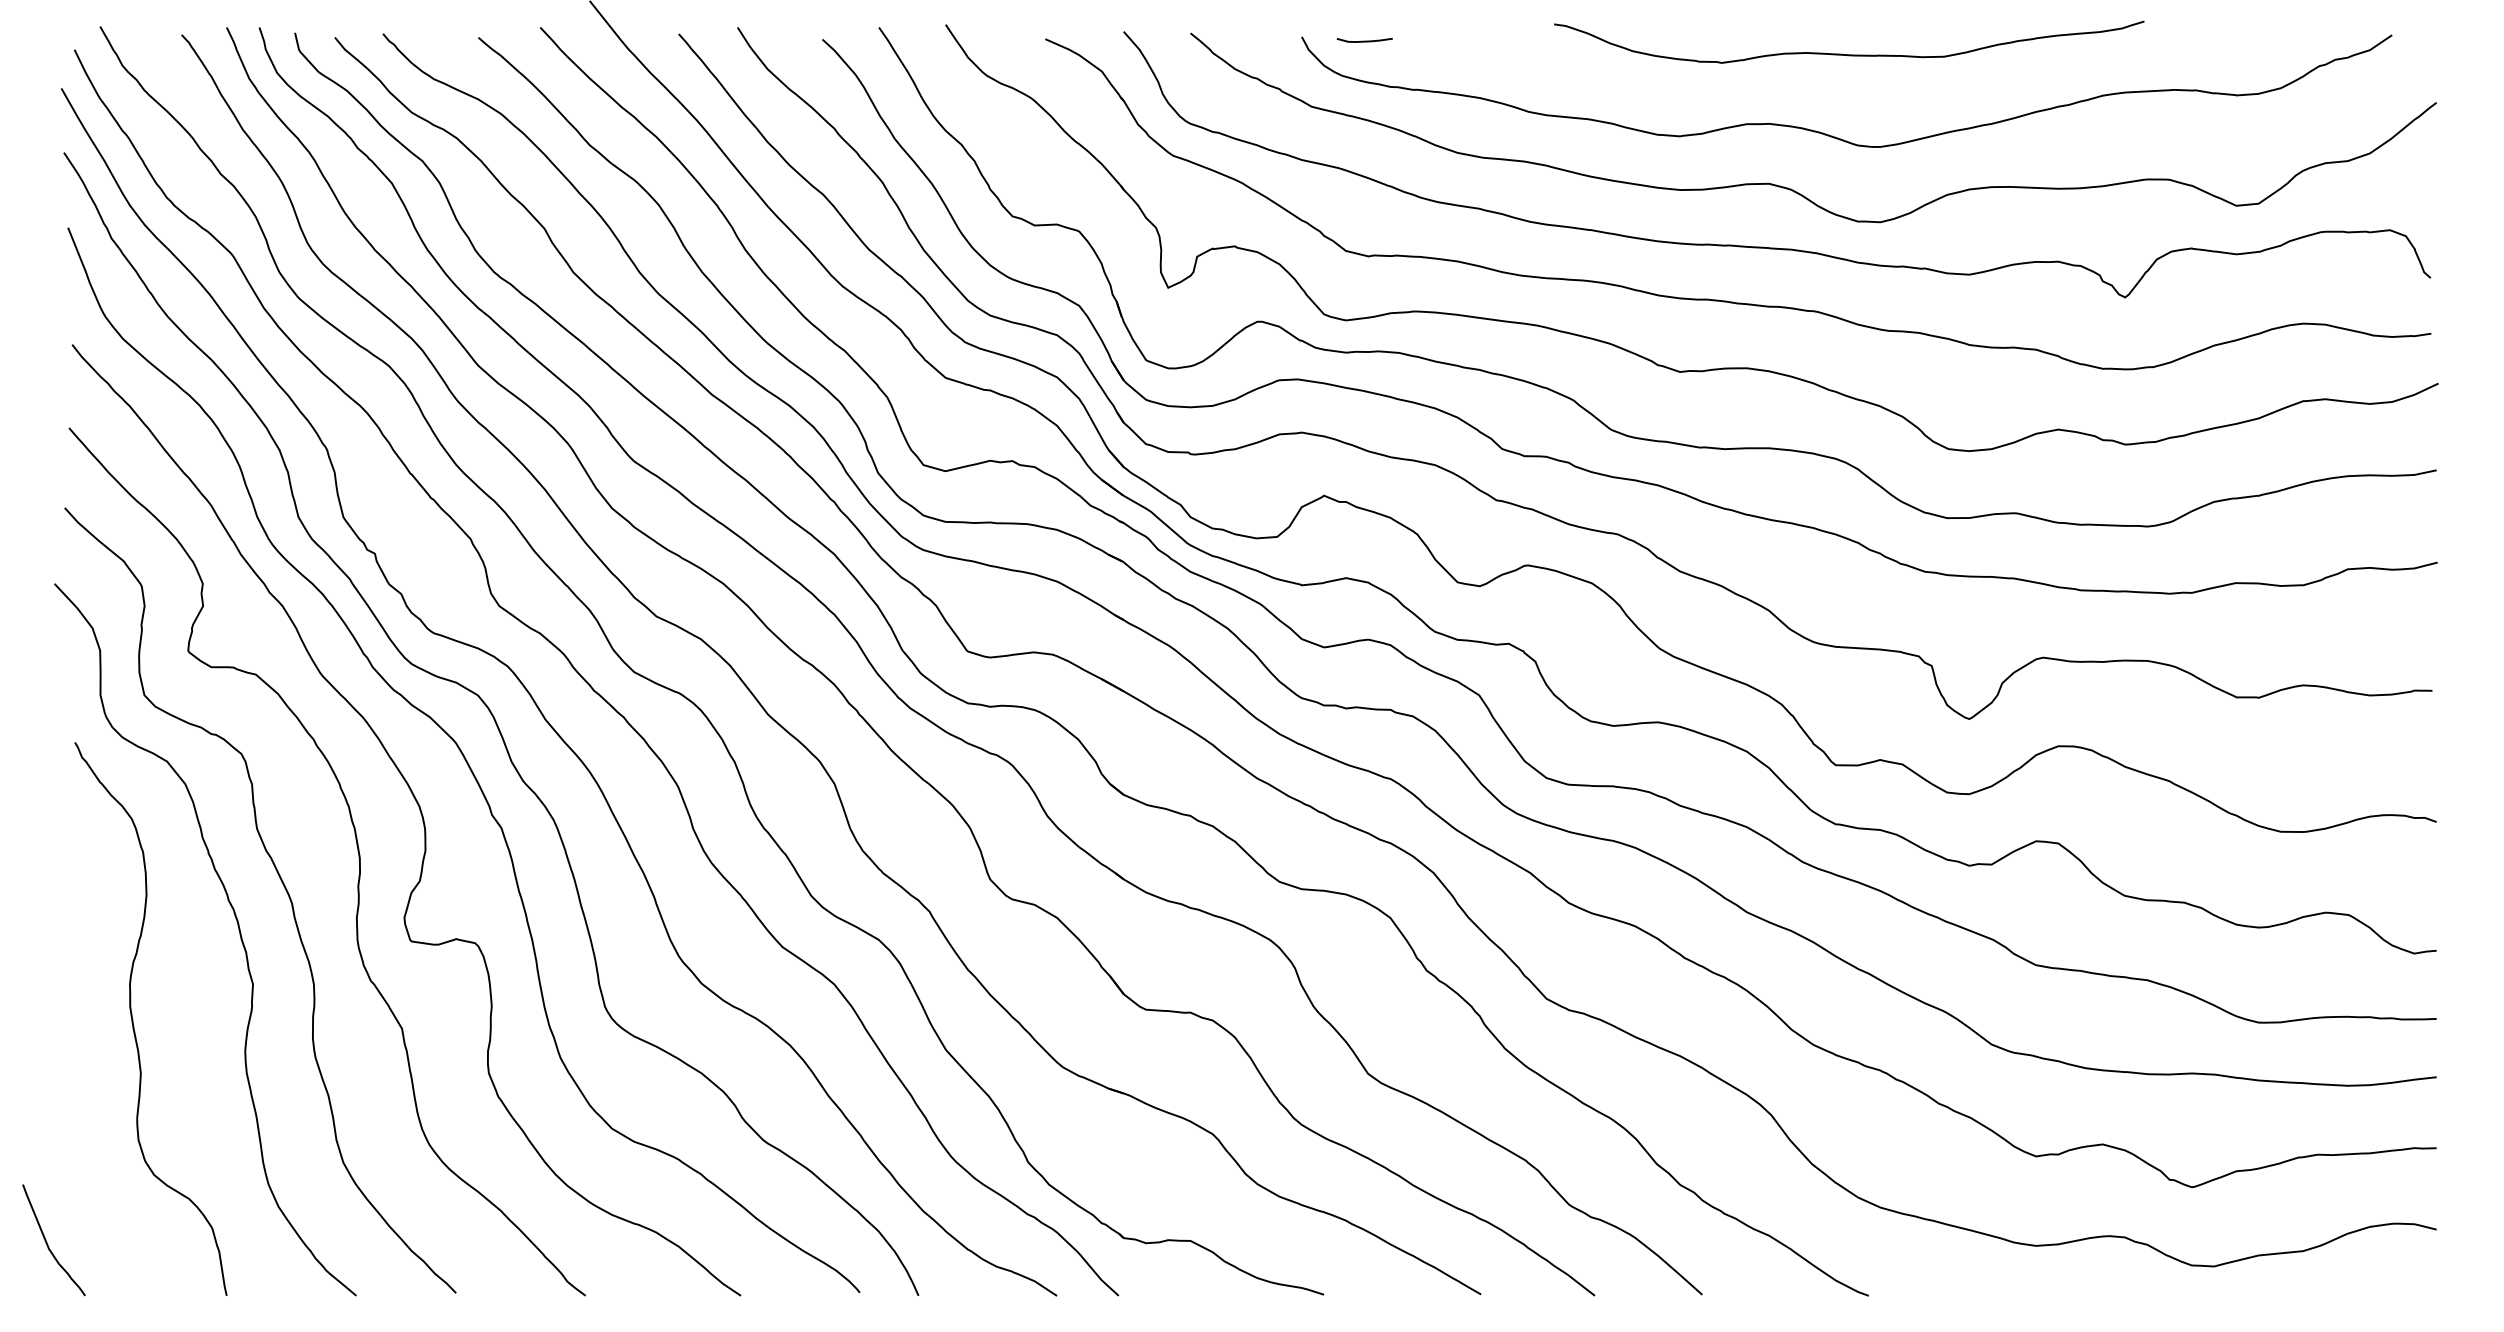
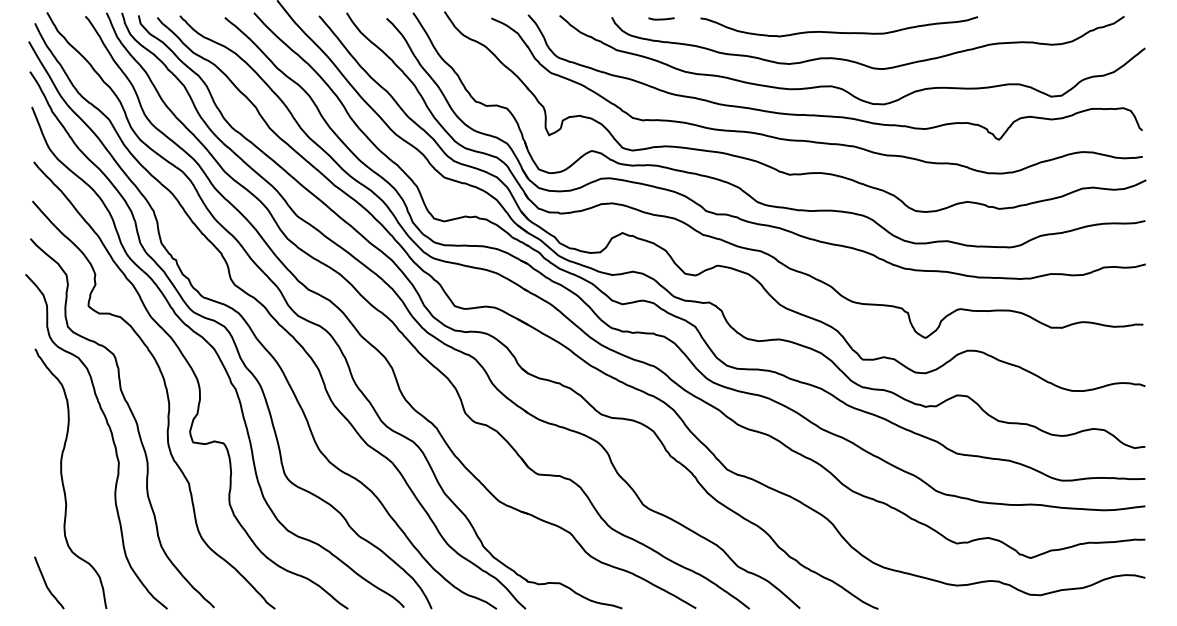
line: (1364, 39) -> (661, 18), moved
curve: (1845, 52) -> (837, 31), moved
curve: (47, 1239) -> (46, 582), moved

